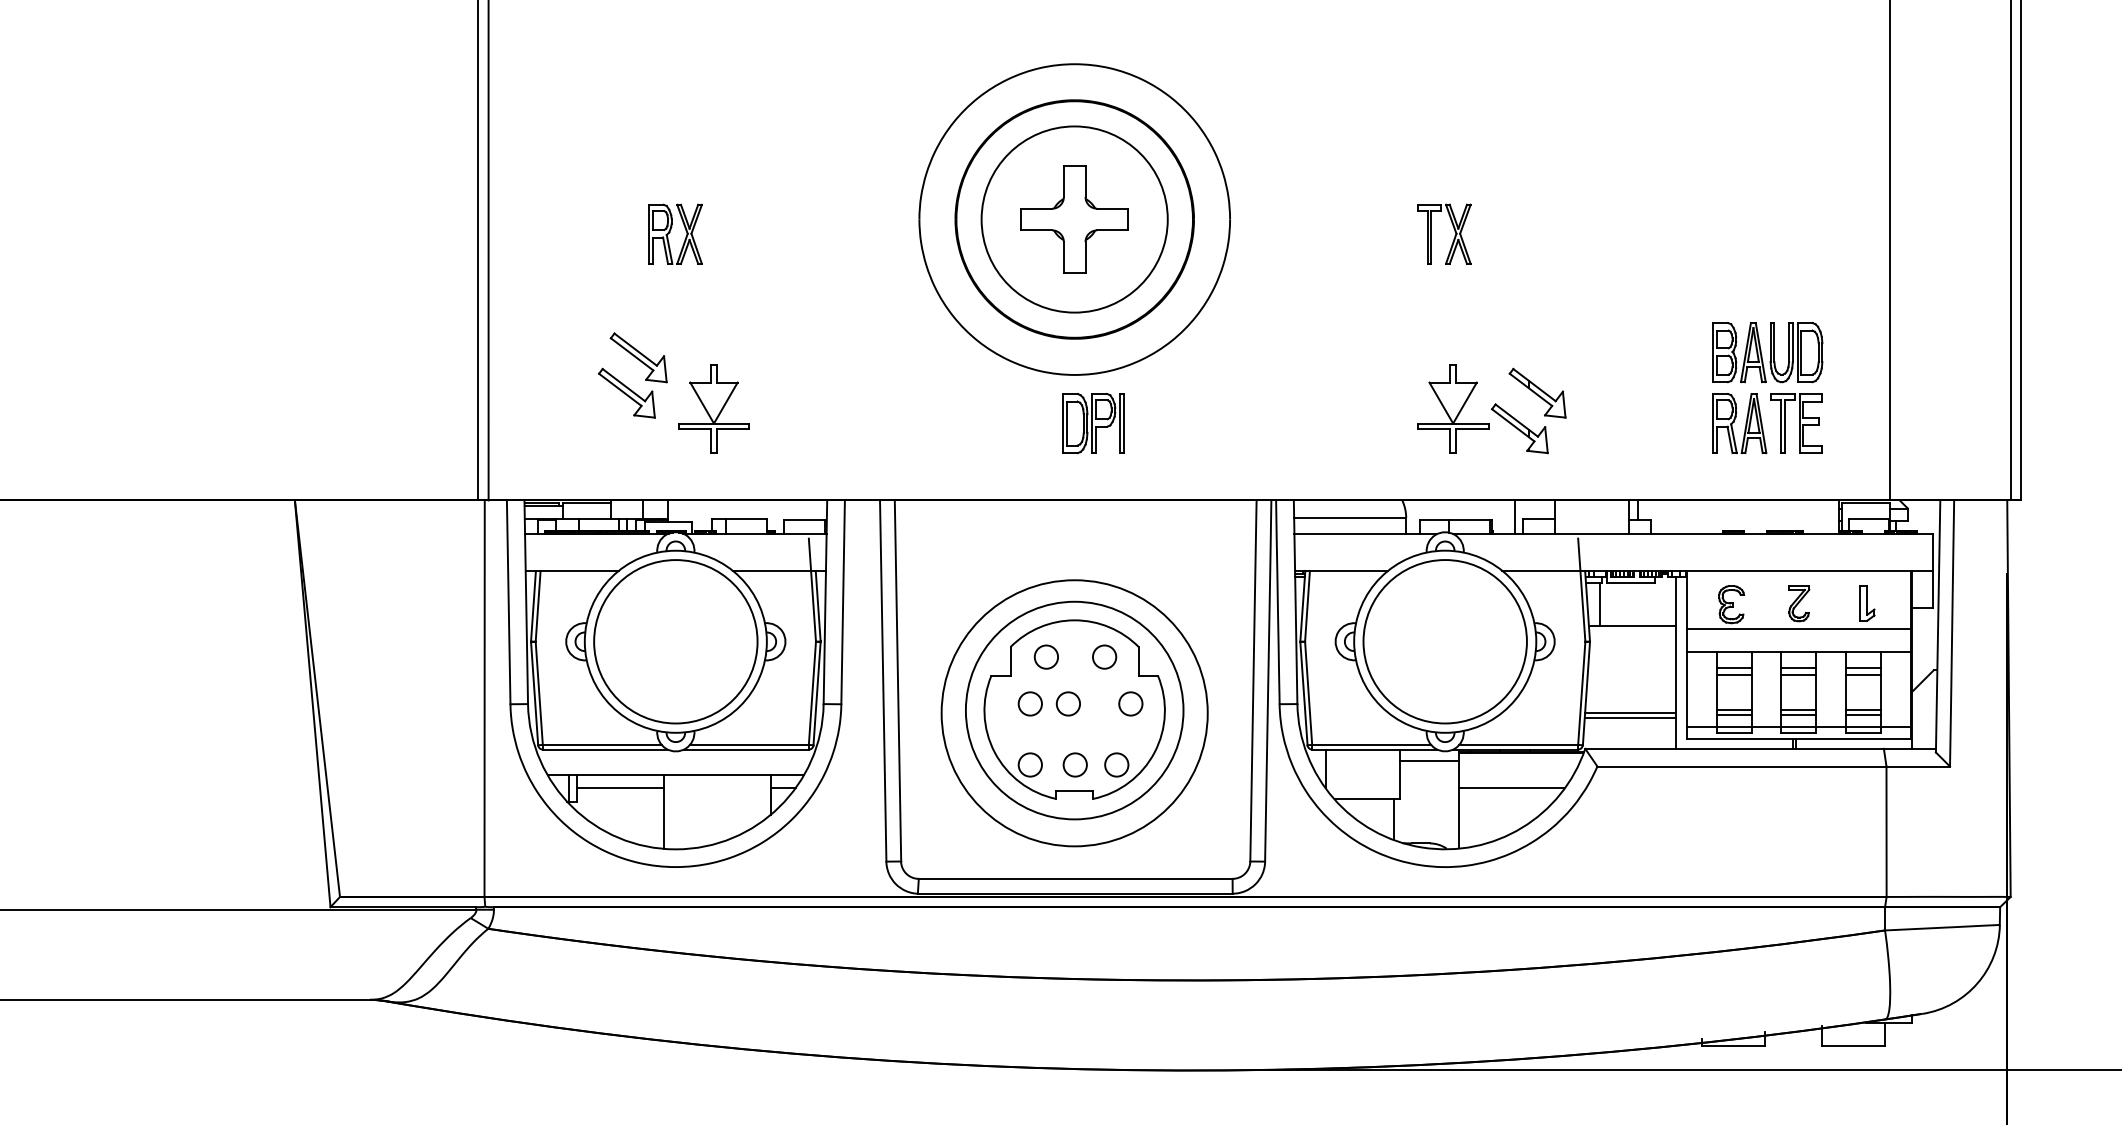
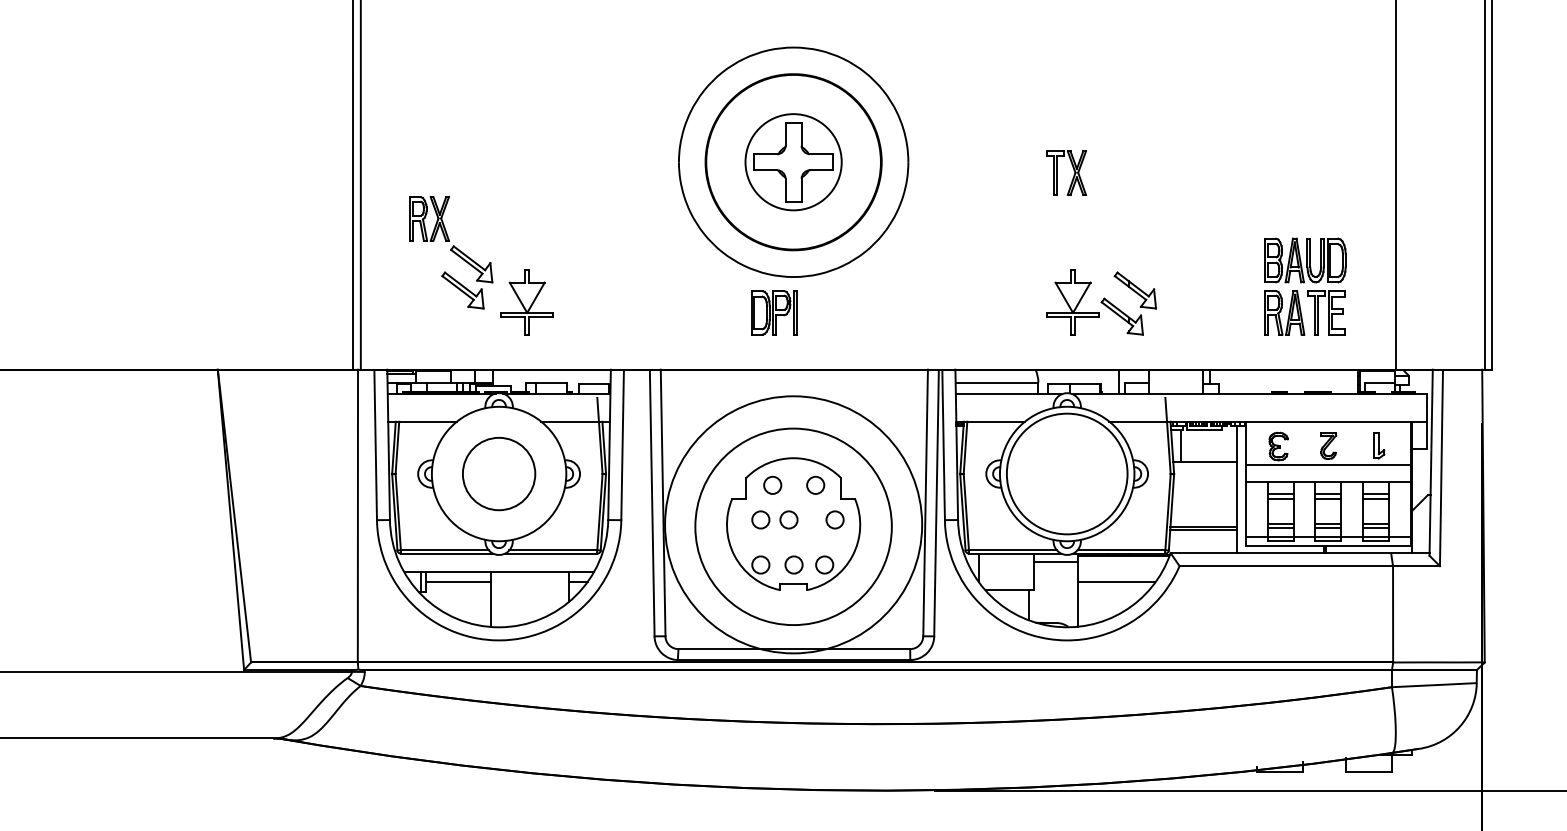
circle: (1074, 219) -> (793, 162), size x0.7
part: (675, 233) -> (429, 218), moved
part: (1093, 423) -> (774, 312), moved
circle: (675, 641) -> (498, 473), size x0.6
circle: (1074, 710) -> (793, 524), size x1.6

